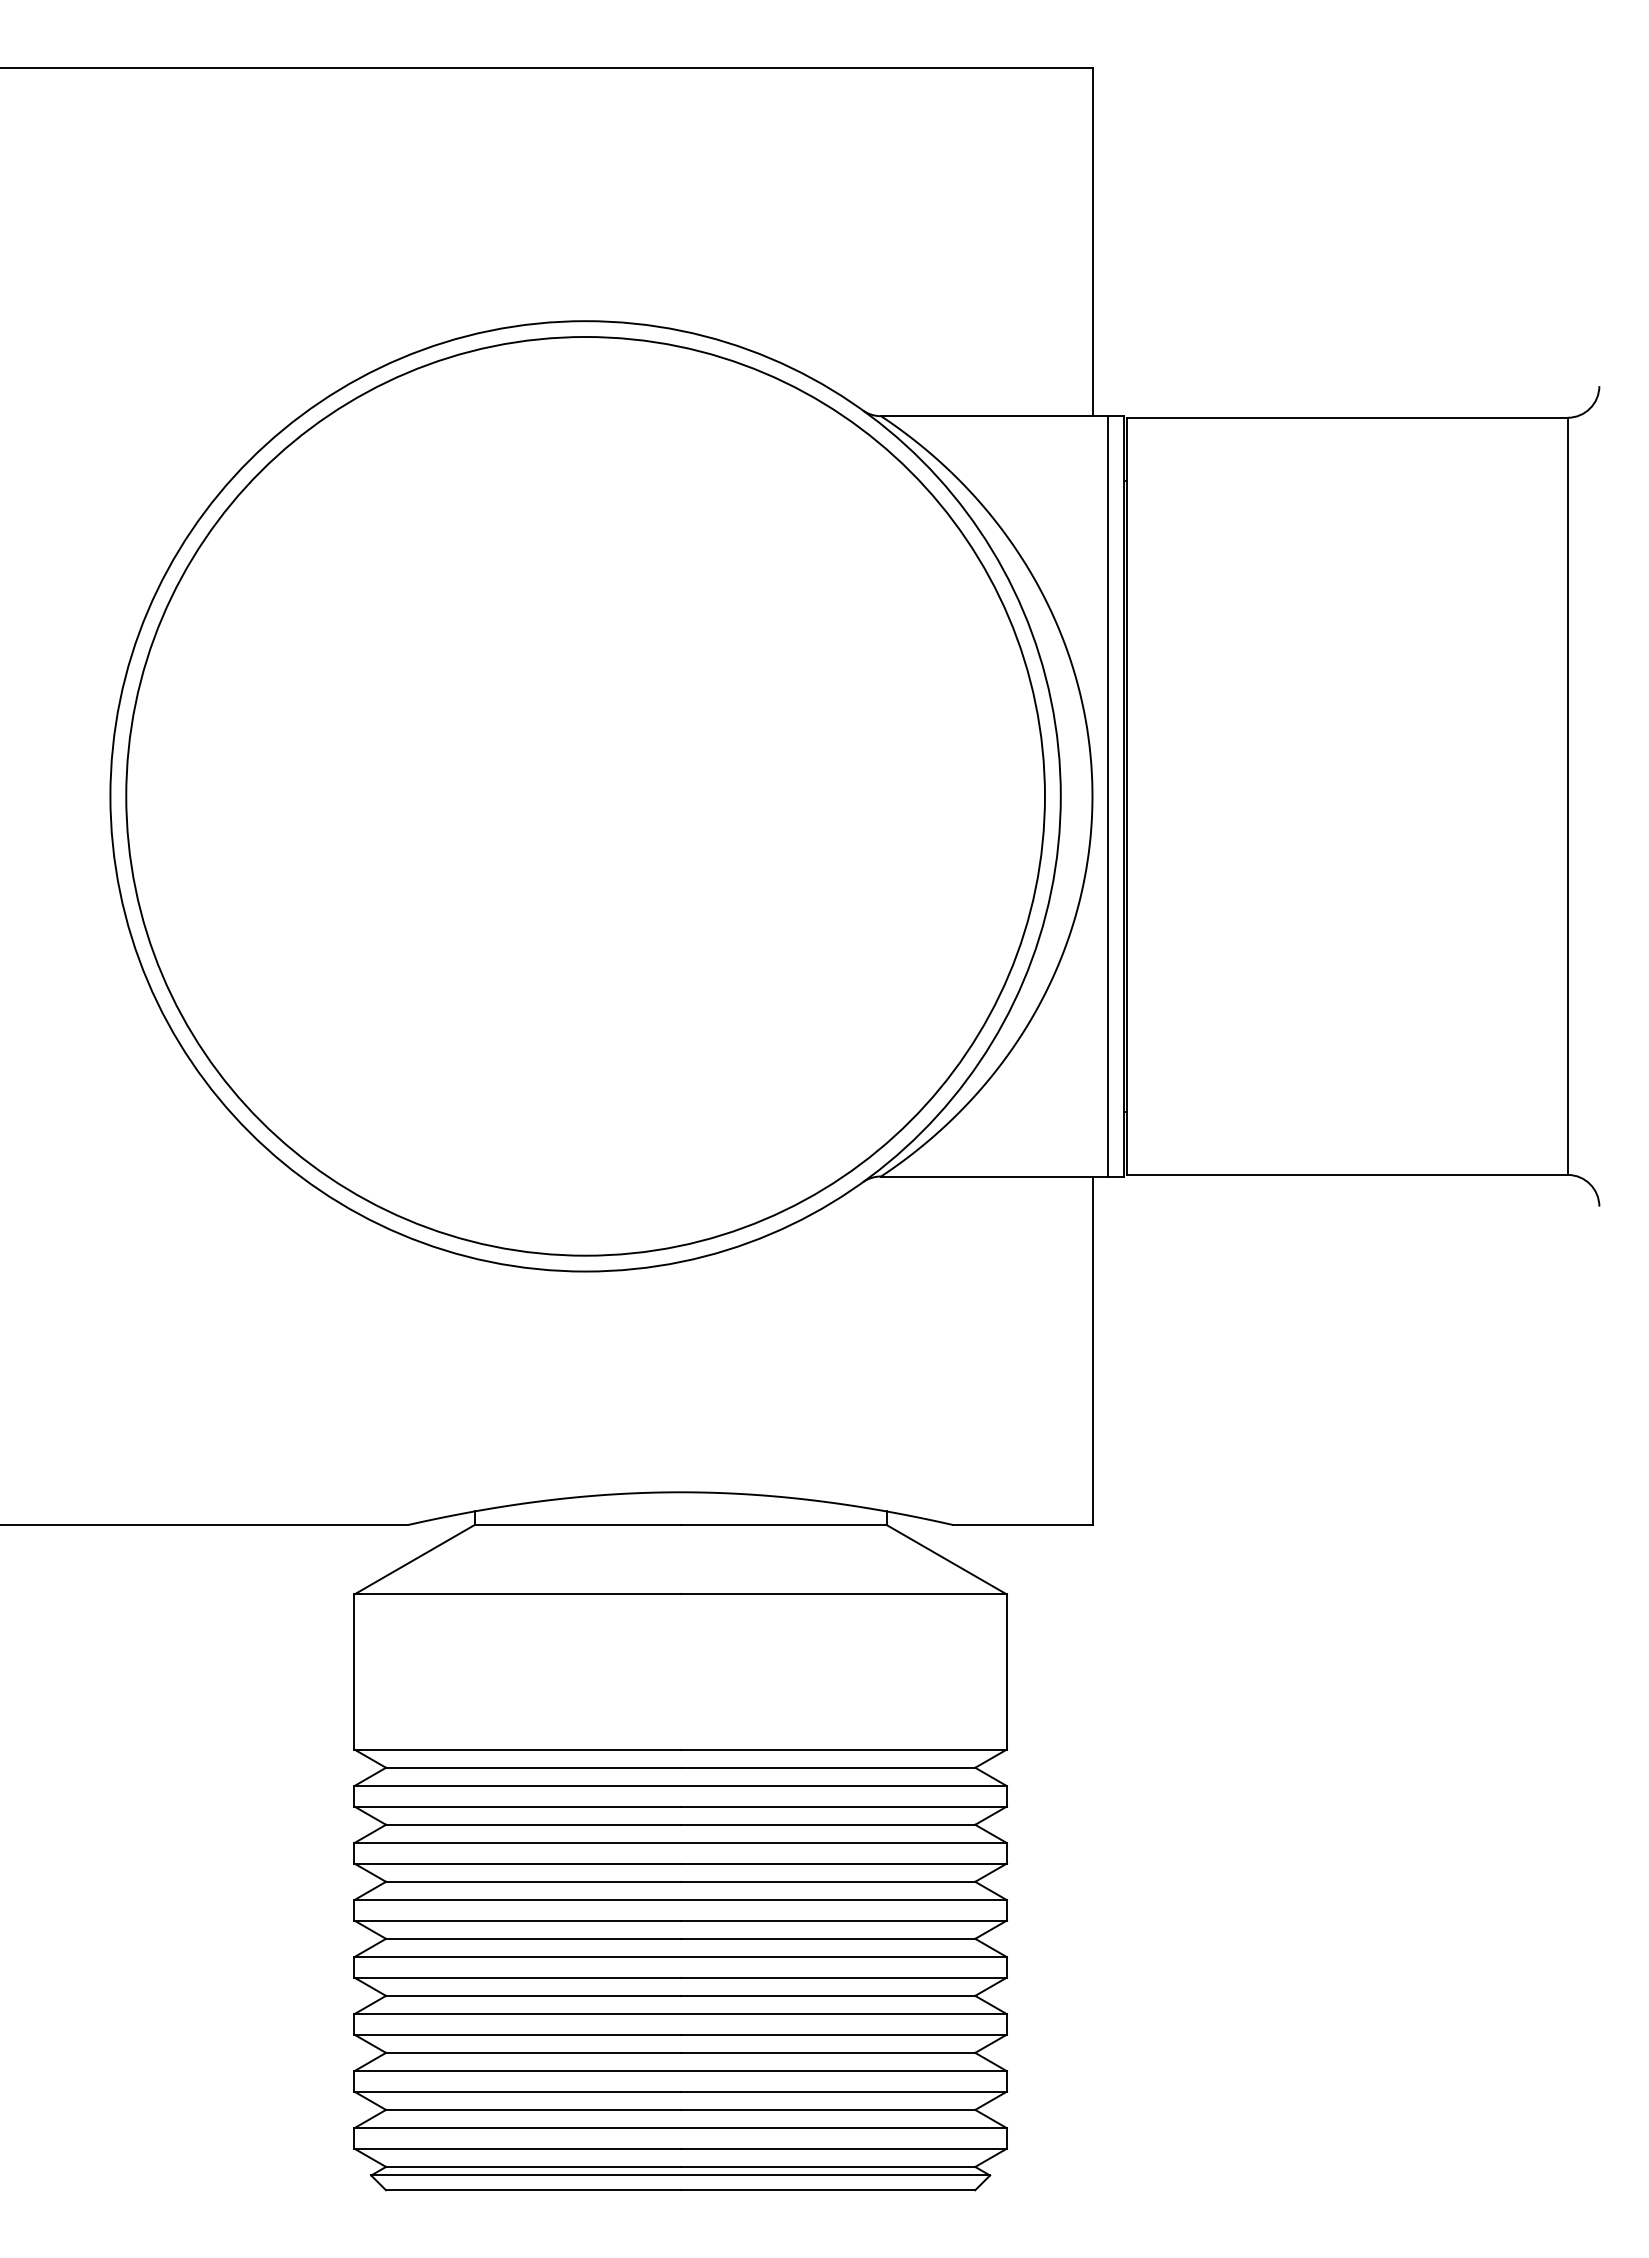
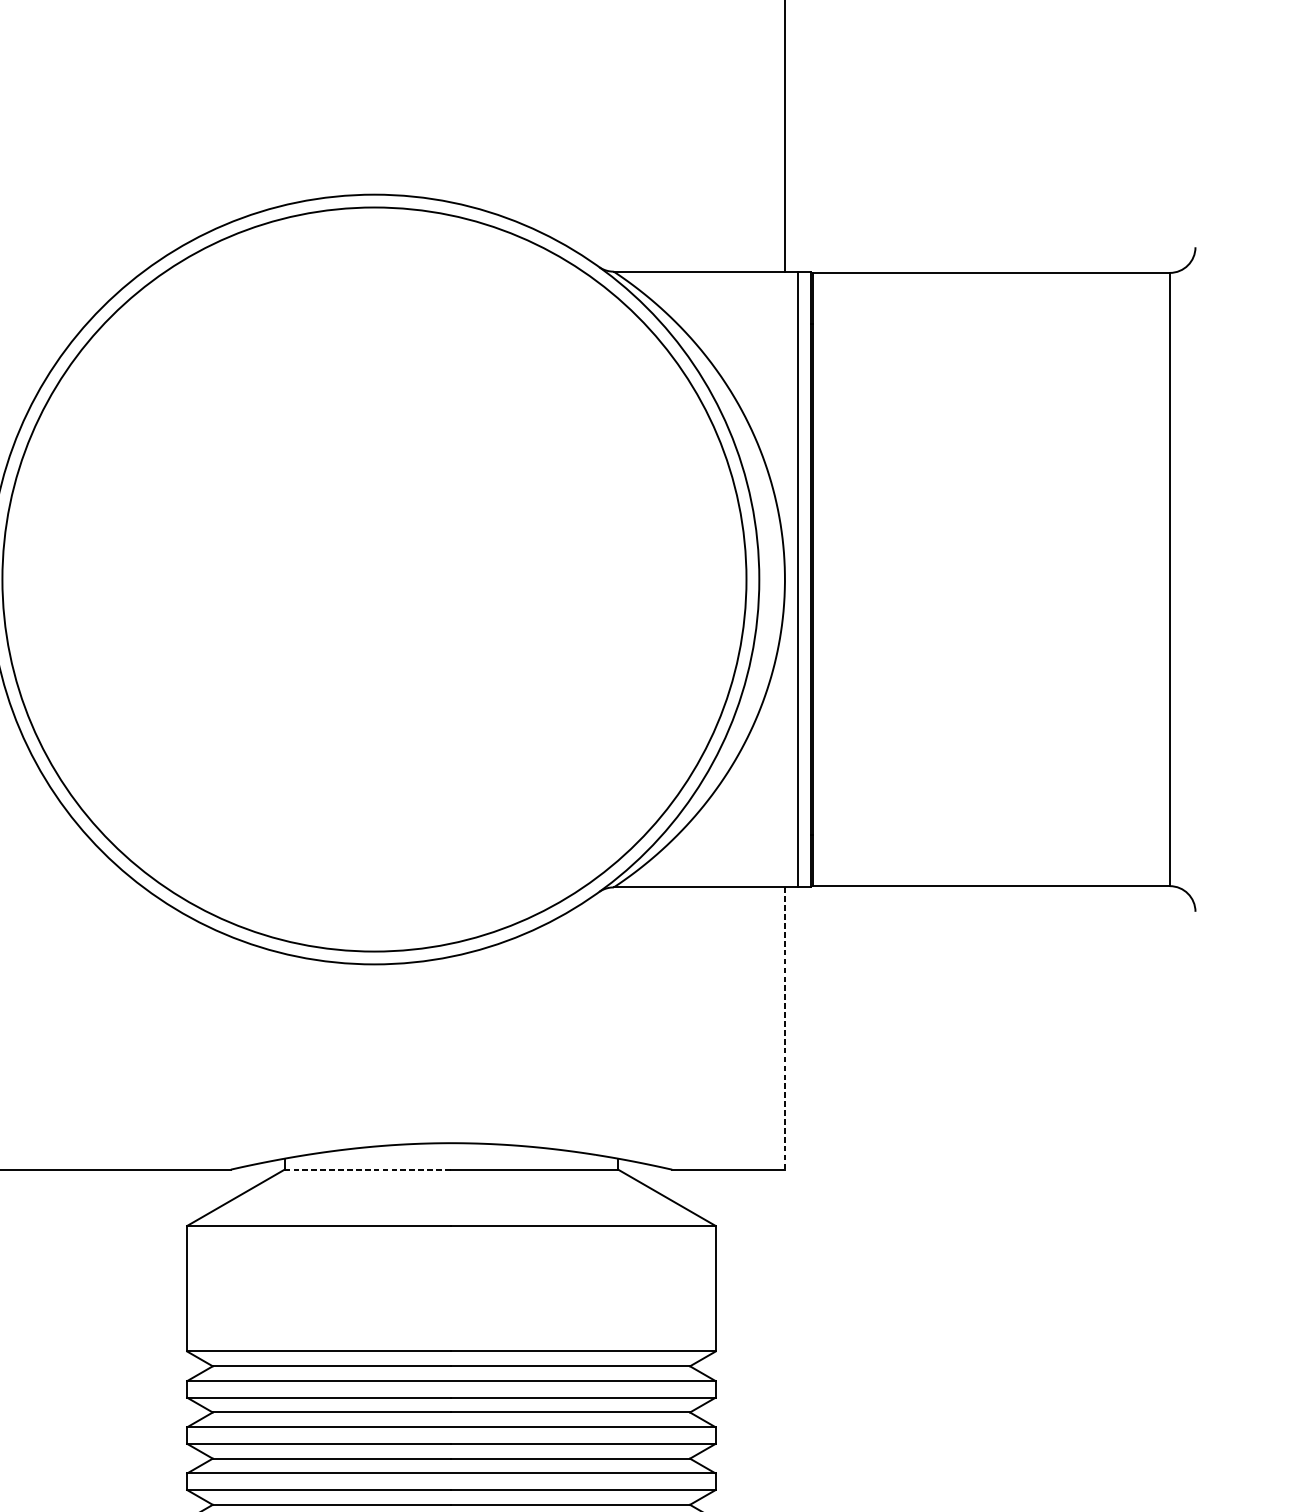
line: (1092, 1351) -> (784, 1029), solid -> dashed
line: (577, 1524) -> (367, 1169), solid -> dashed

